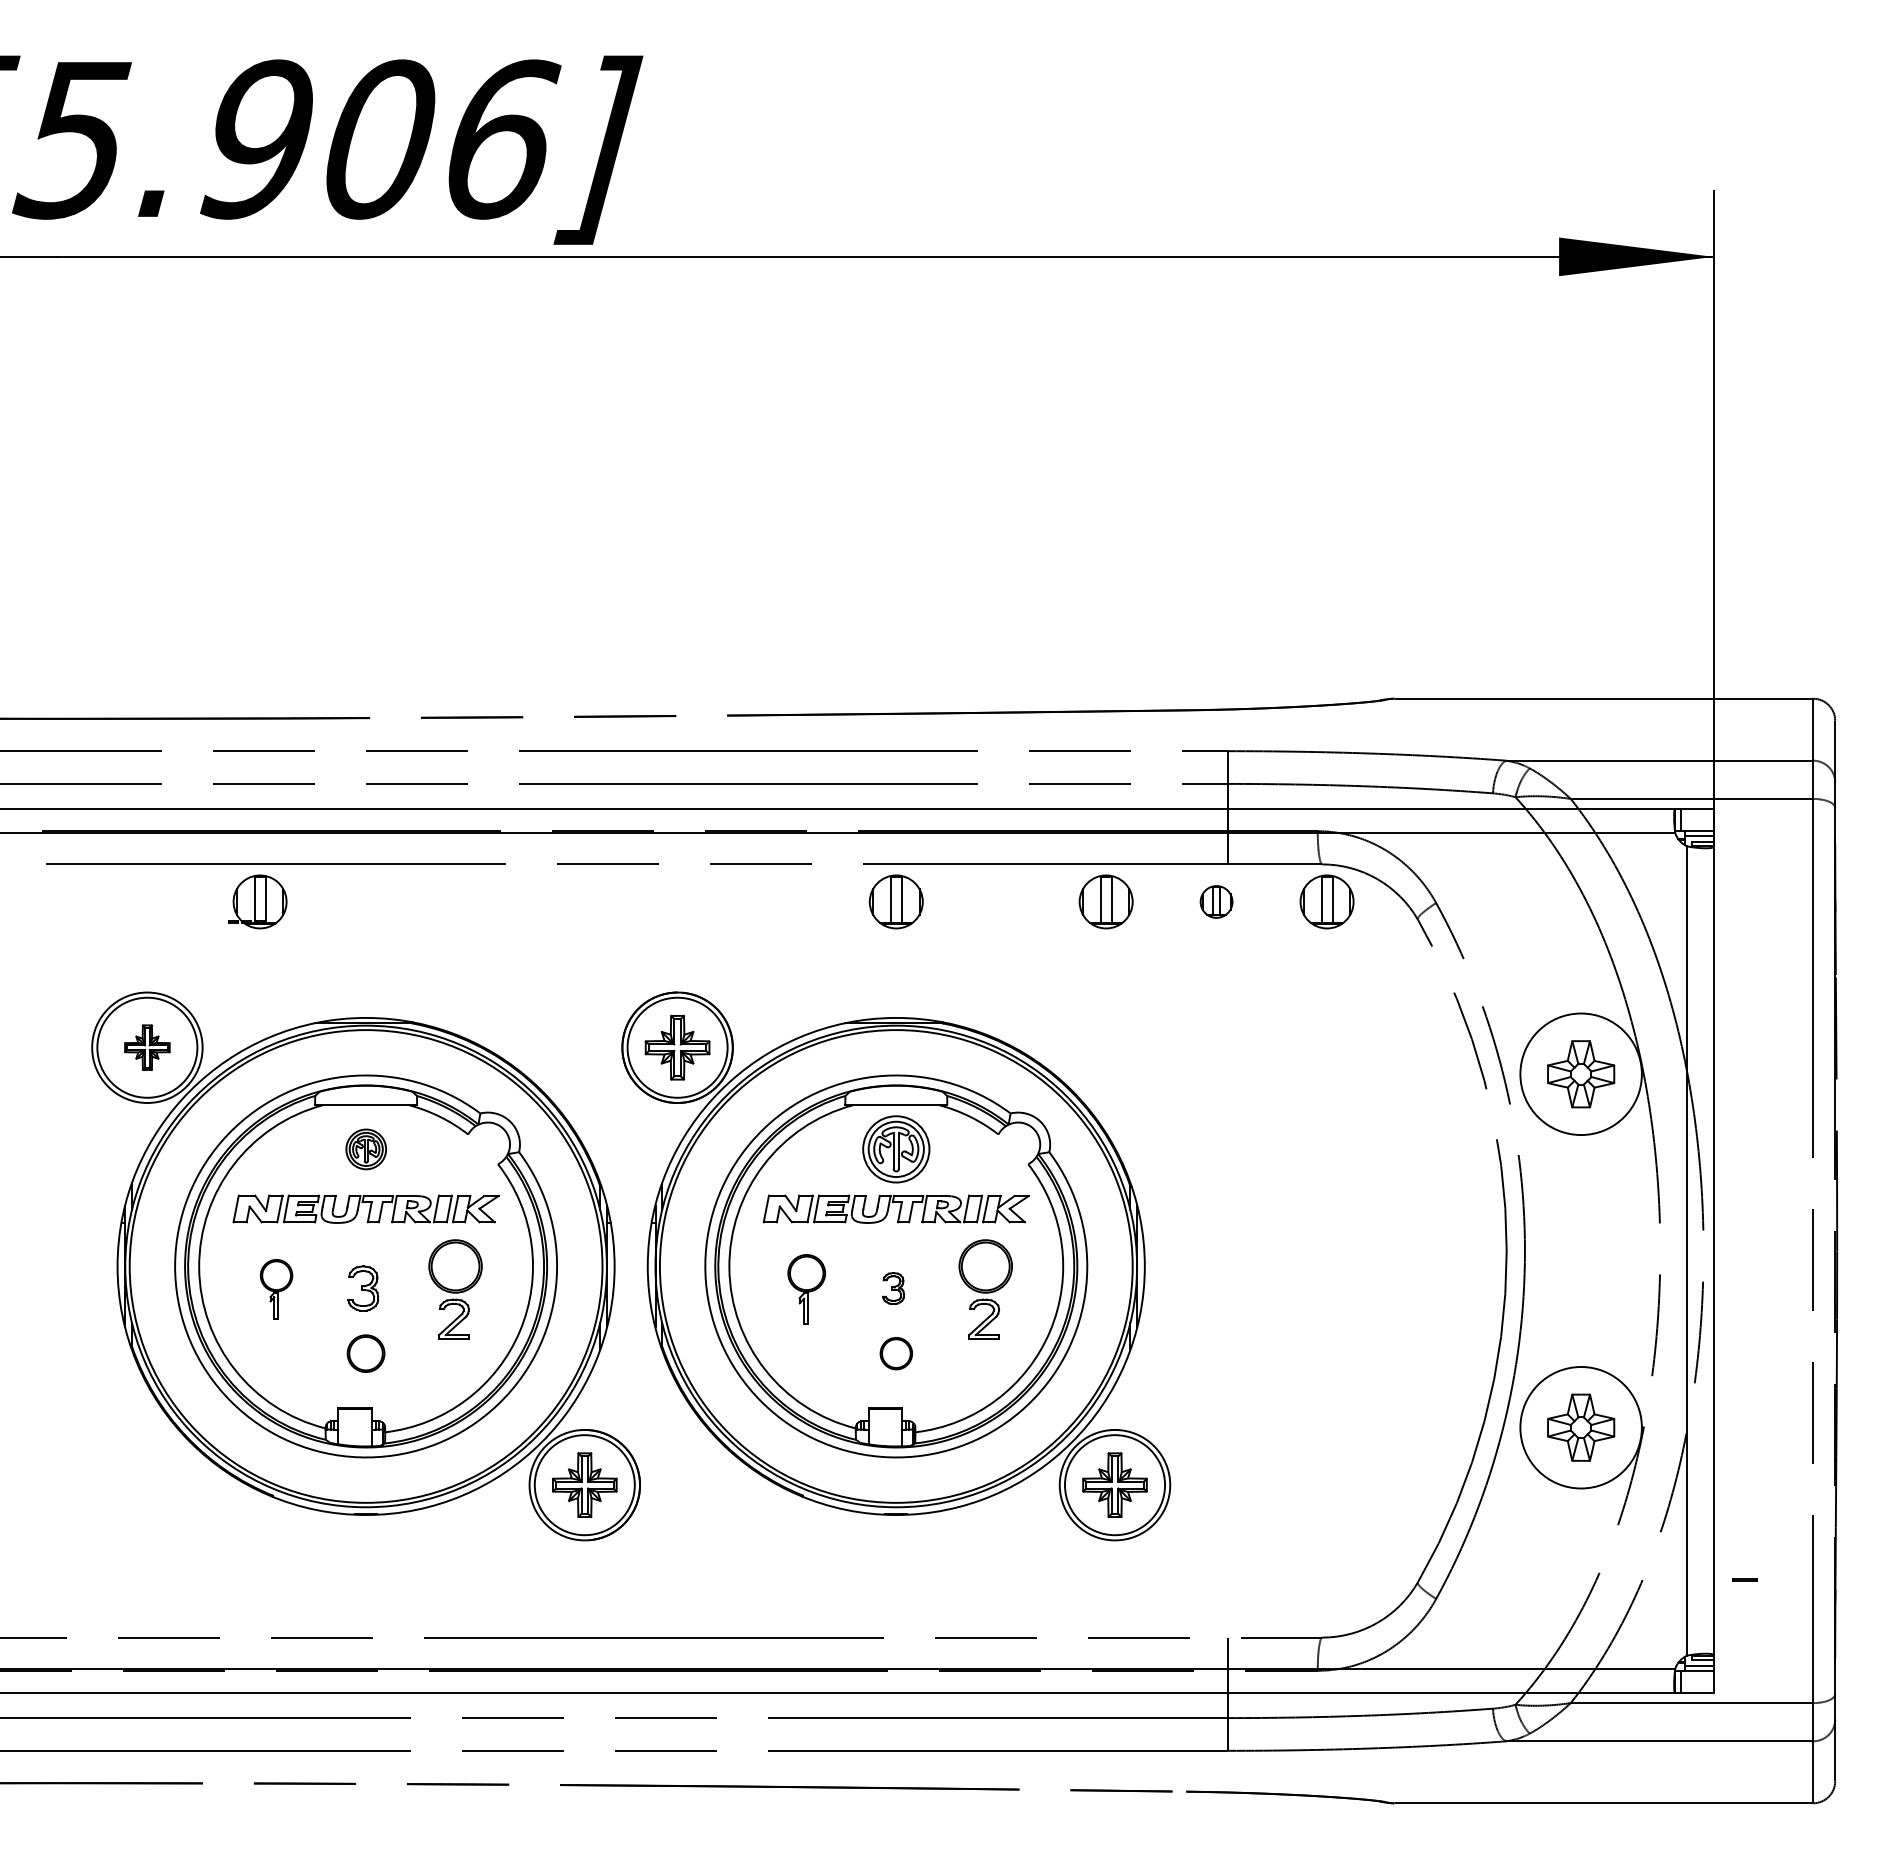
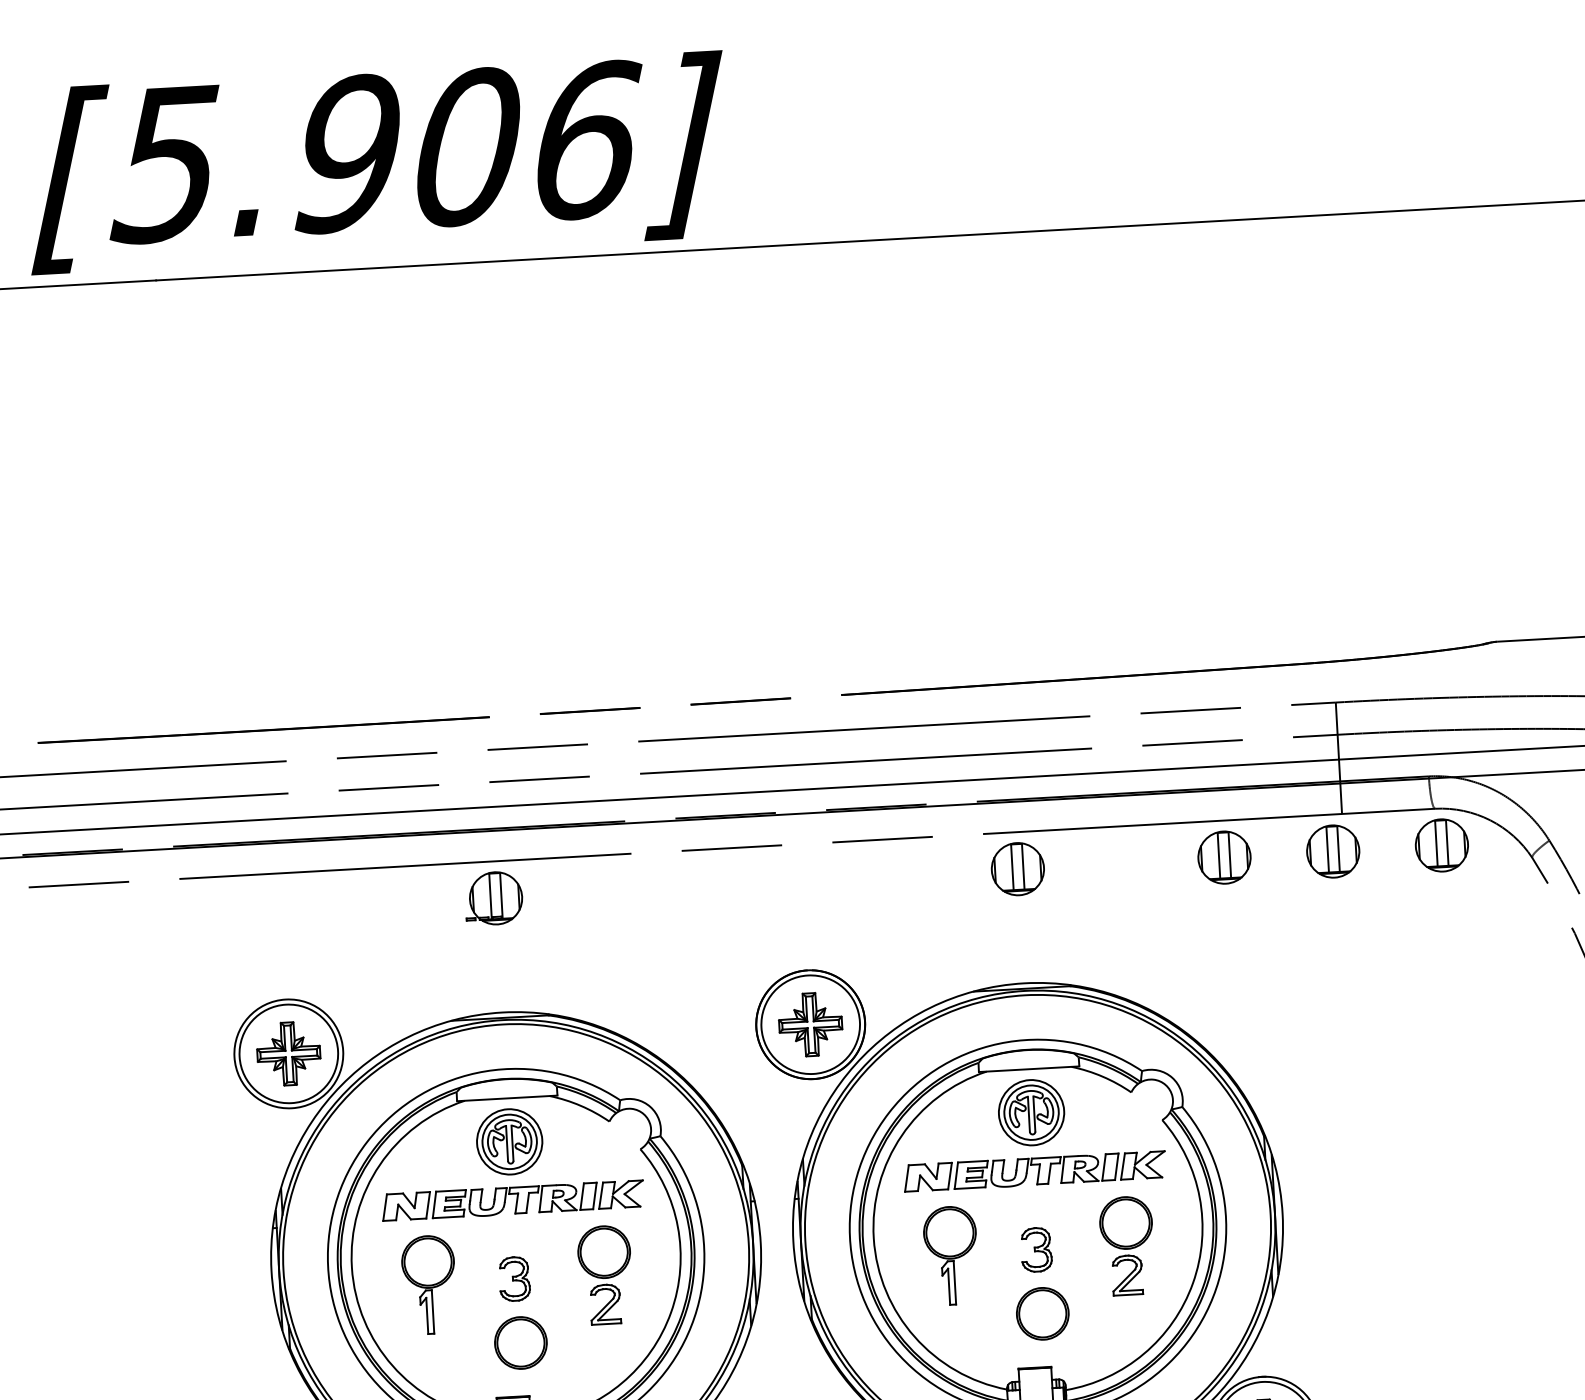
part: (257, 901) -> (493, 898), moved
part: (1216, 901) -> (1333, 851), size x1.67
part: (147, 1047) -> (288, 1053), size x1.43
part: (366, 1149) -> (510, 1141), size x1.67
part: (893, 1288) -> (1036, 1249), size x1.43
part: (276, 1289) -> (429, 1284), size x1.67
part: (806, 1289) -> (950, 1255), size x1.43
part: (365, 1353) -> (520, 1342), size x1.43
part: (896, 1353) -> (1042, 1313), size x1.67

